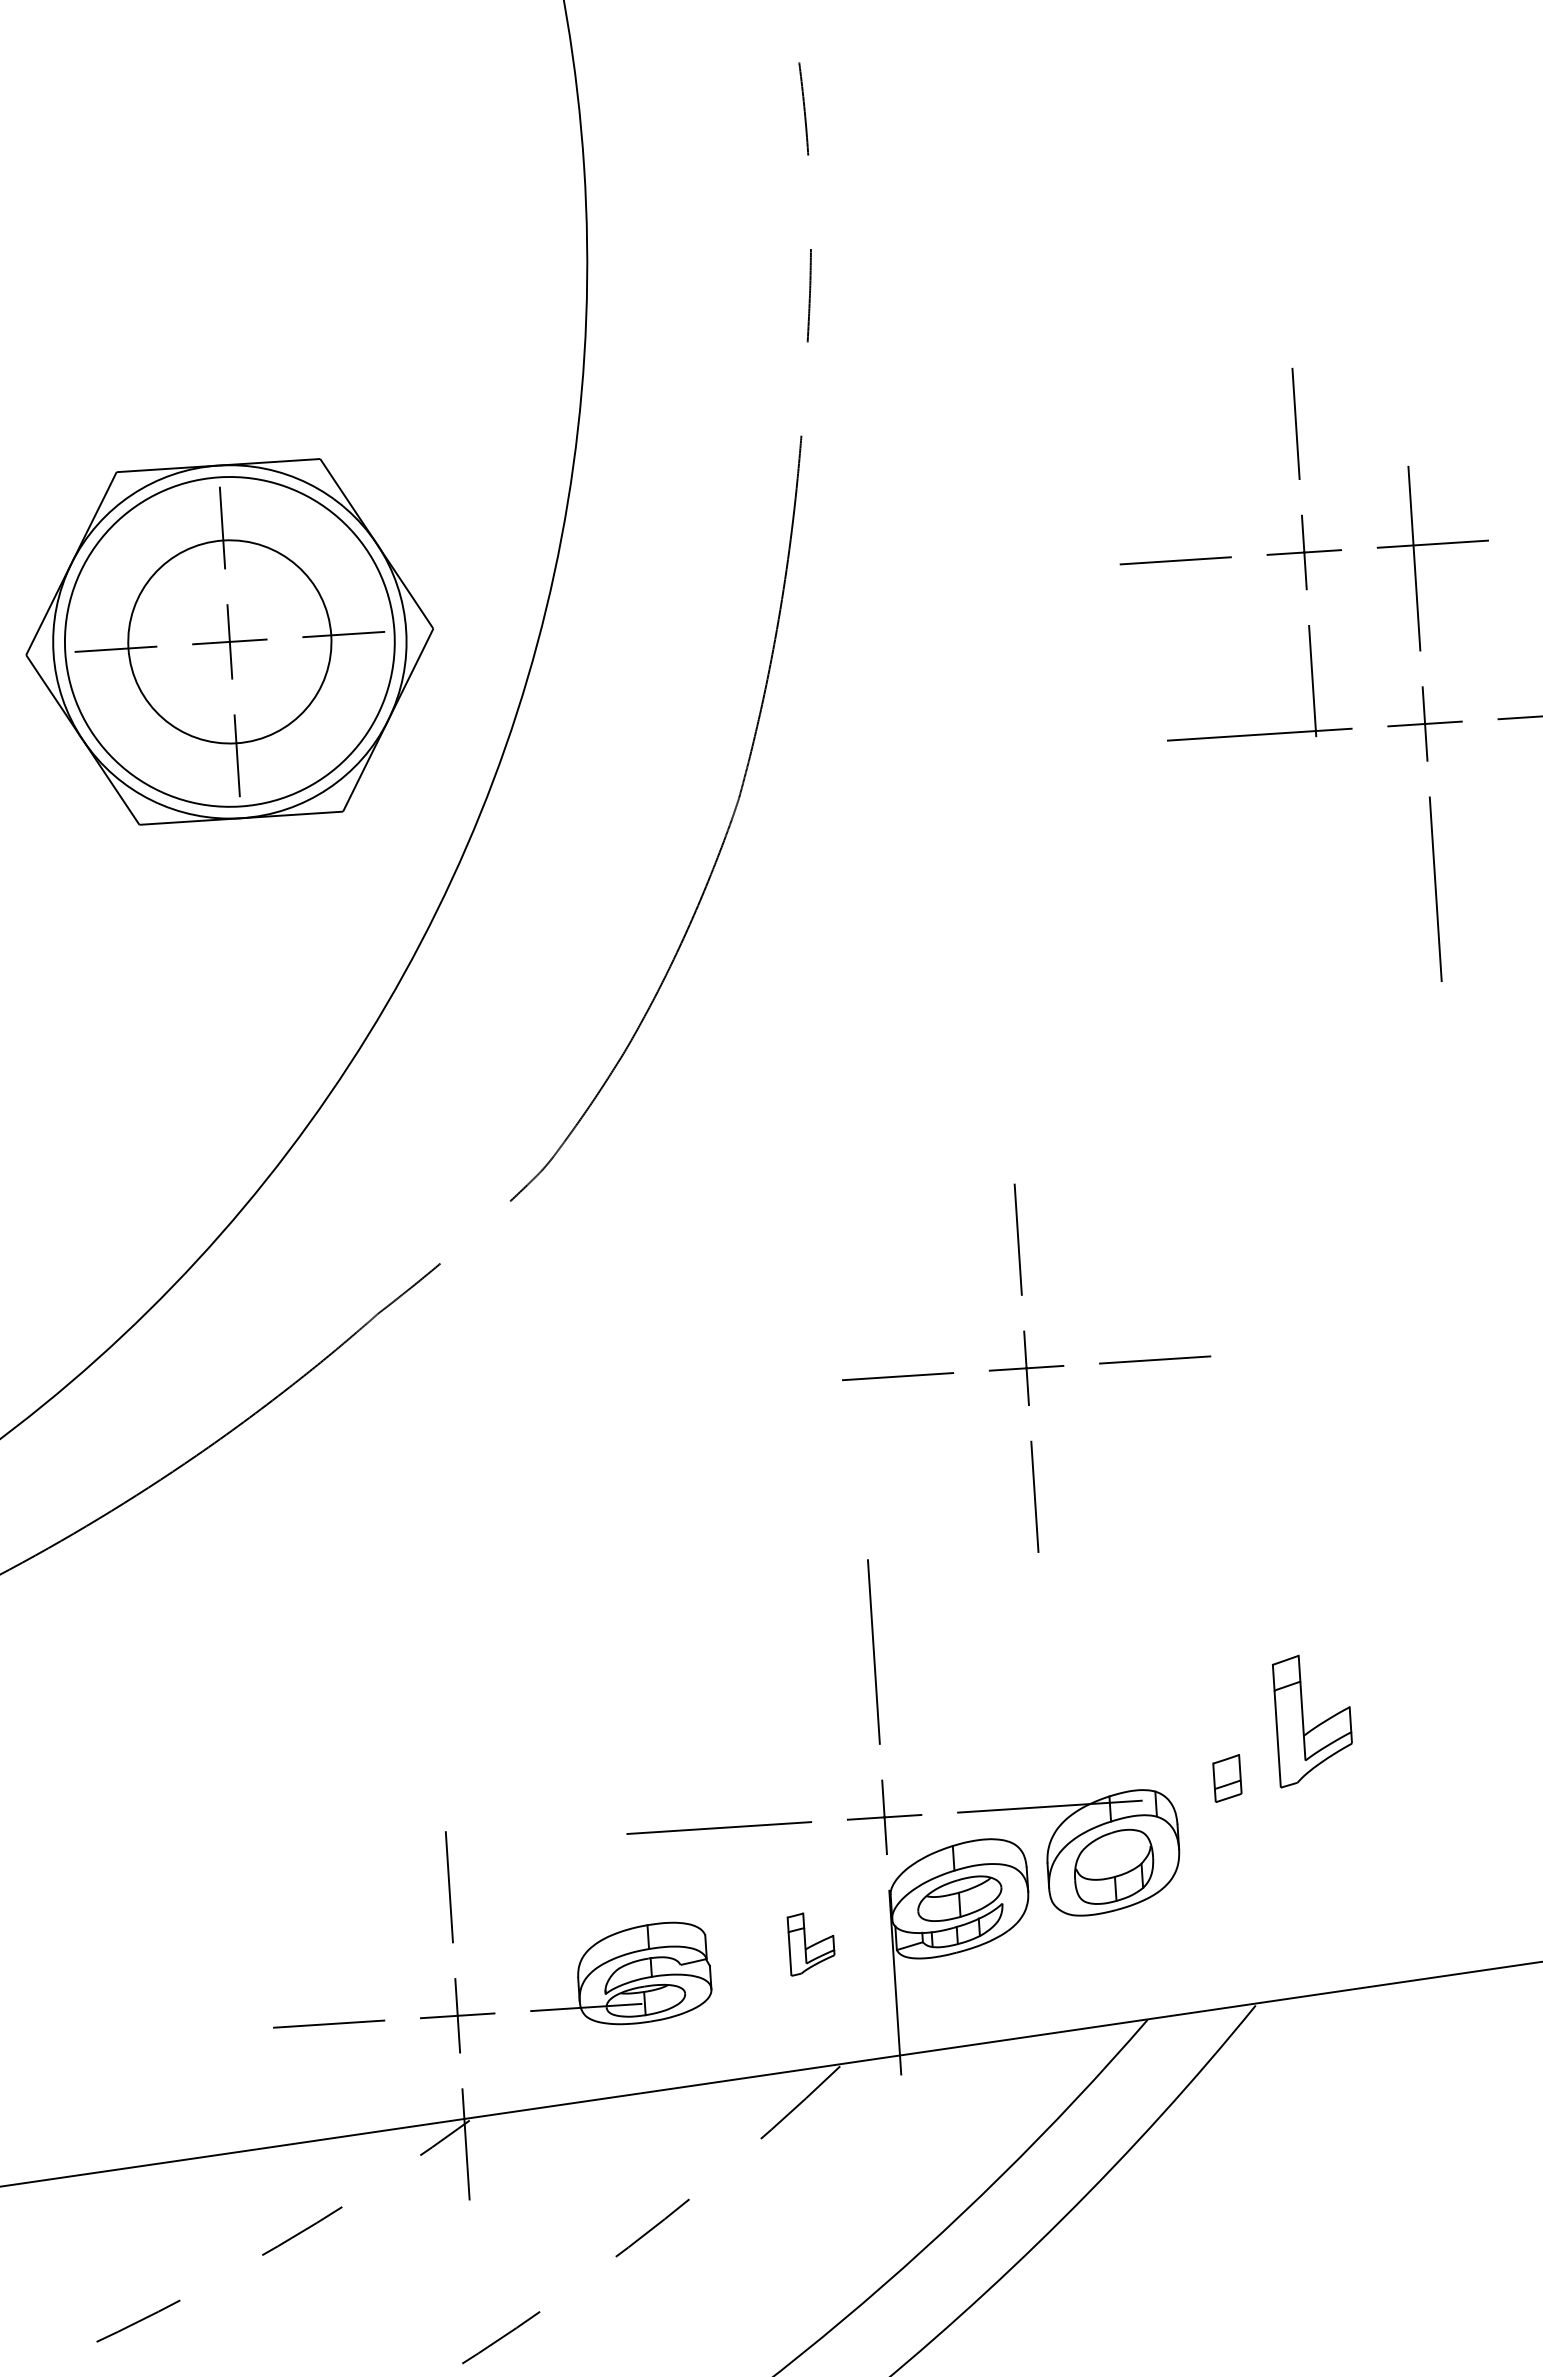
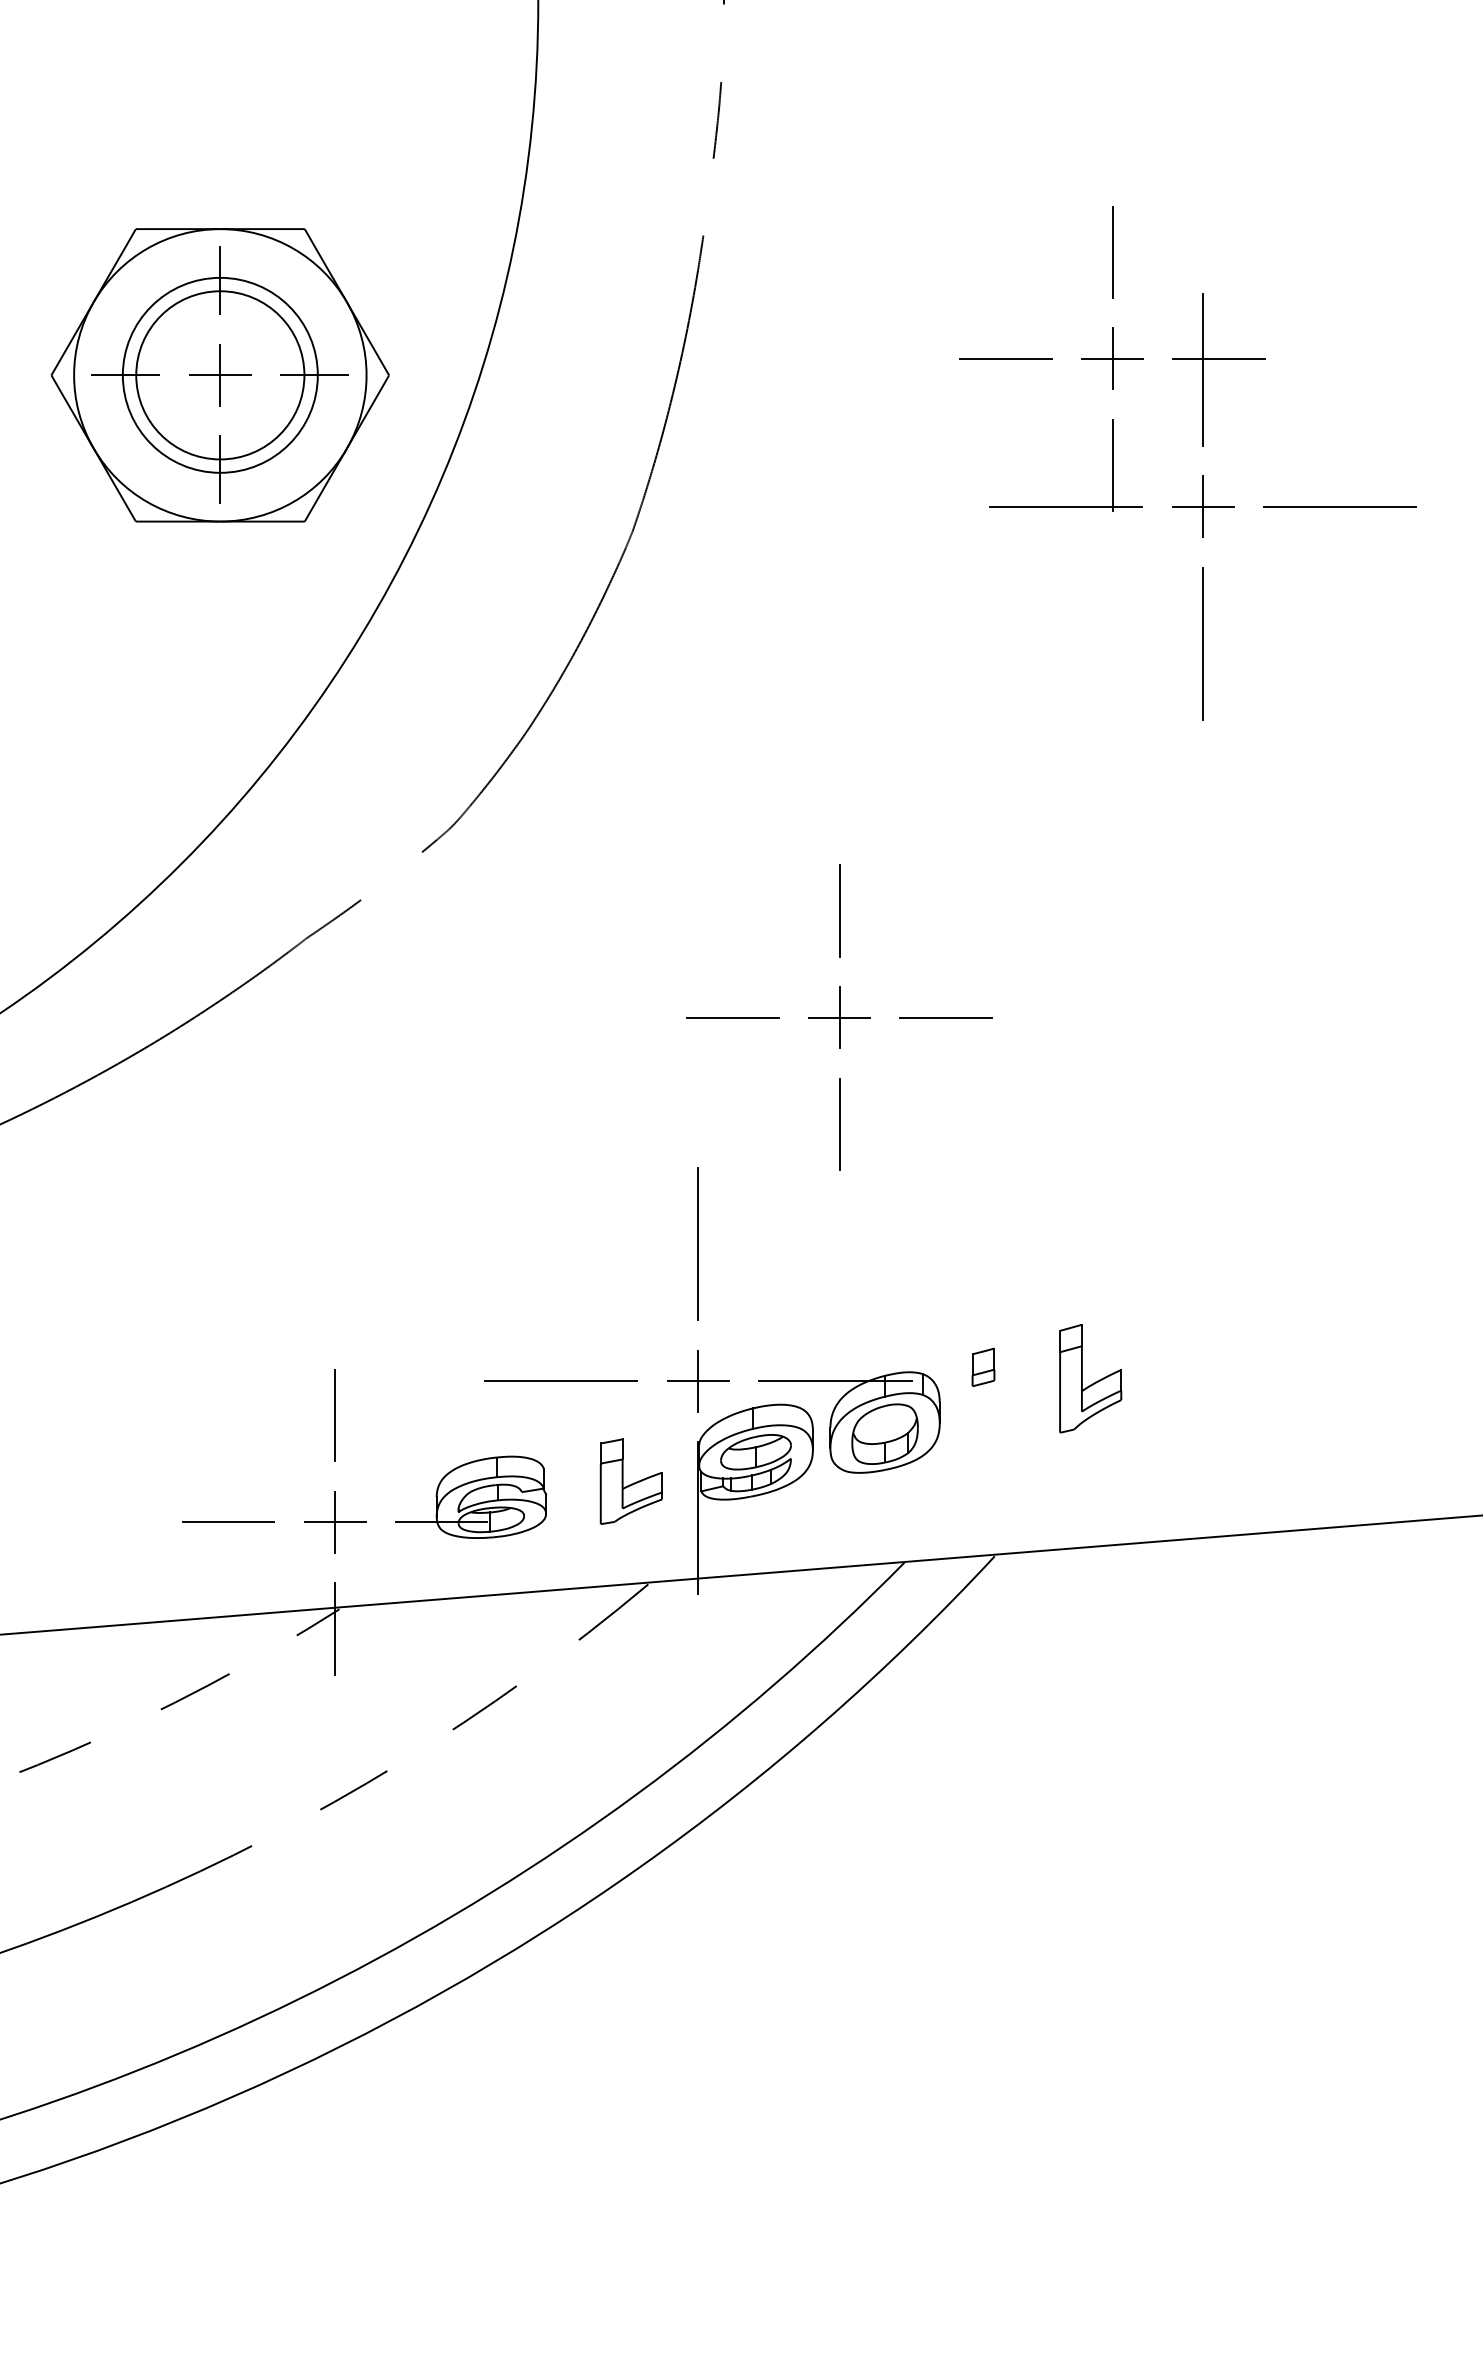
circle: (228, 640) -> (219, 374), size x0.71
part: (1313, 1719) -> (1090, 1378), moved
part: (810, 1943) -> (630, 1481), size x1.67

